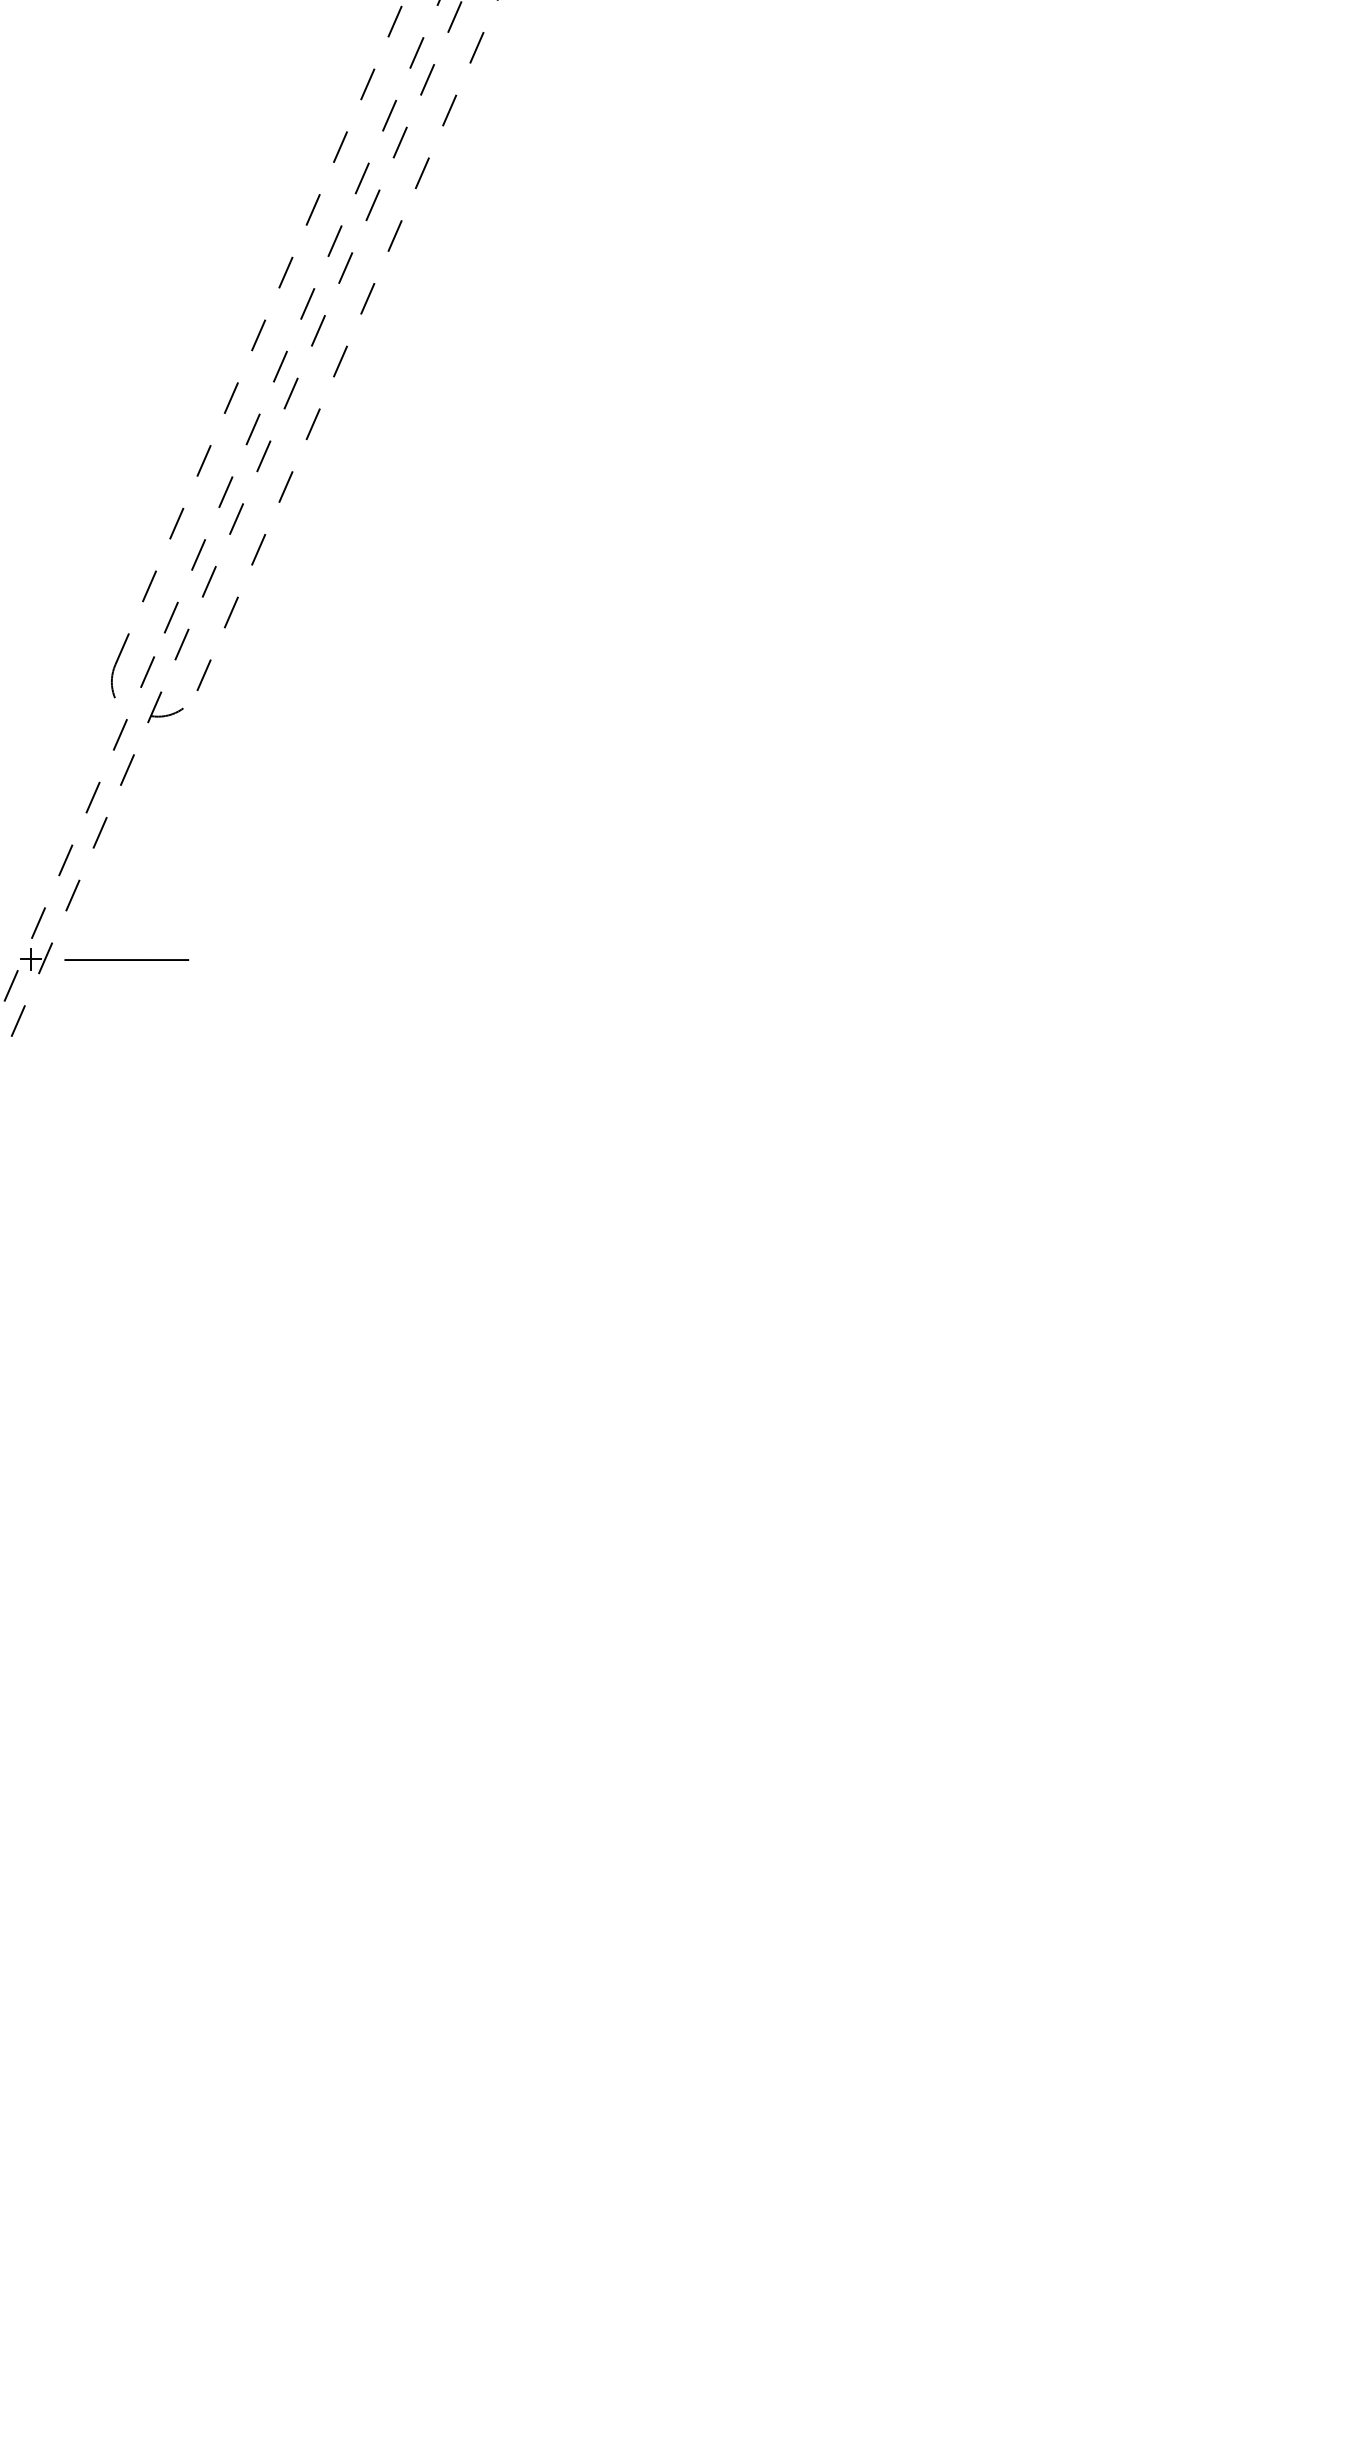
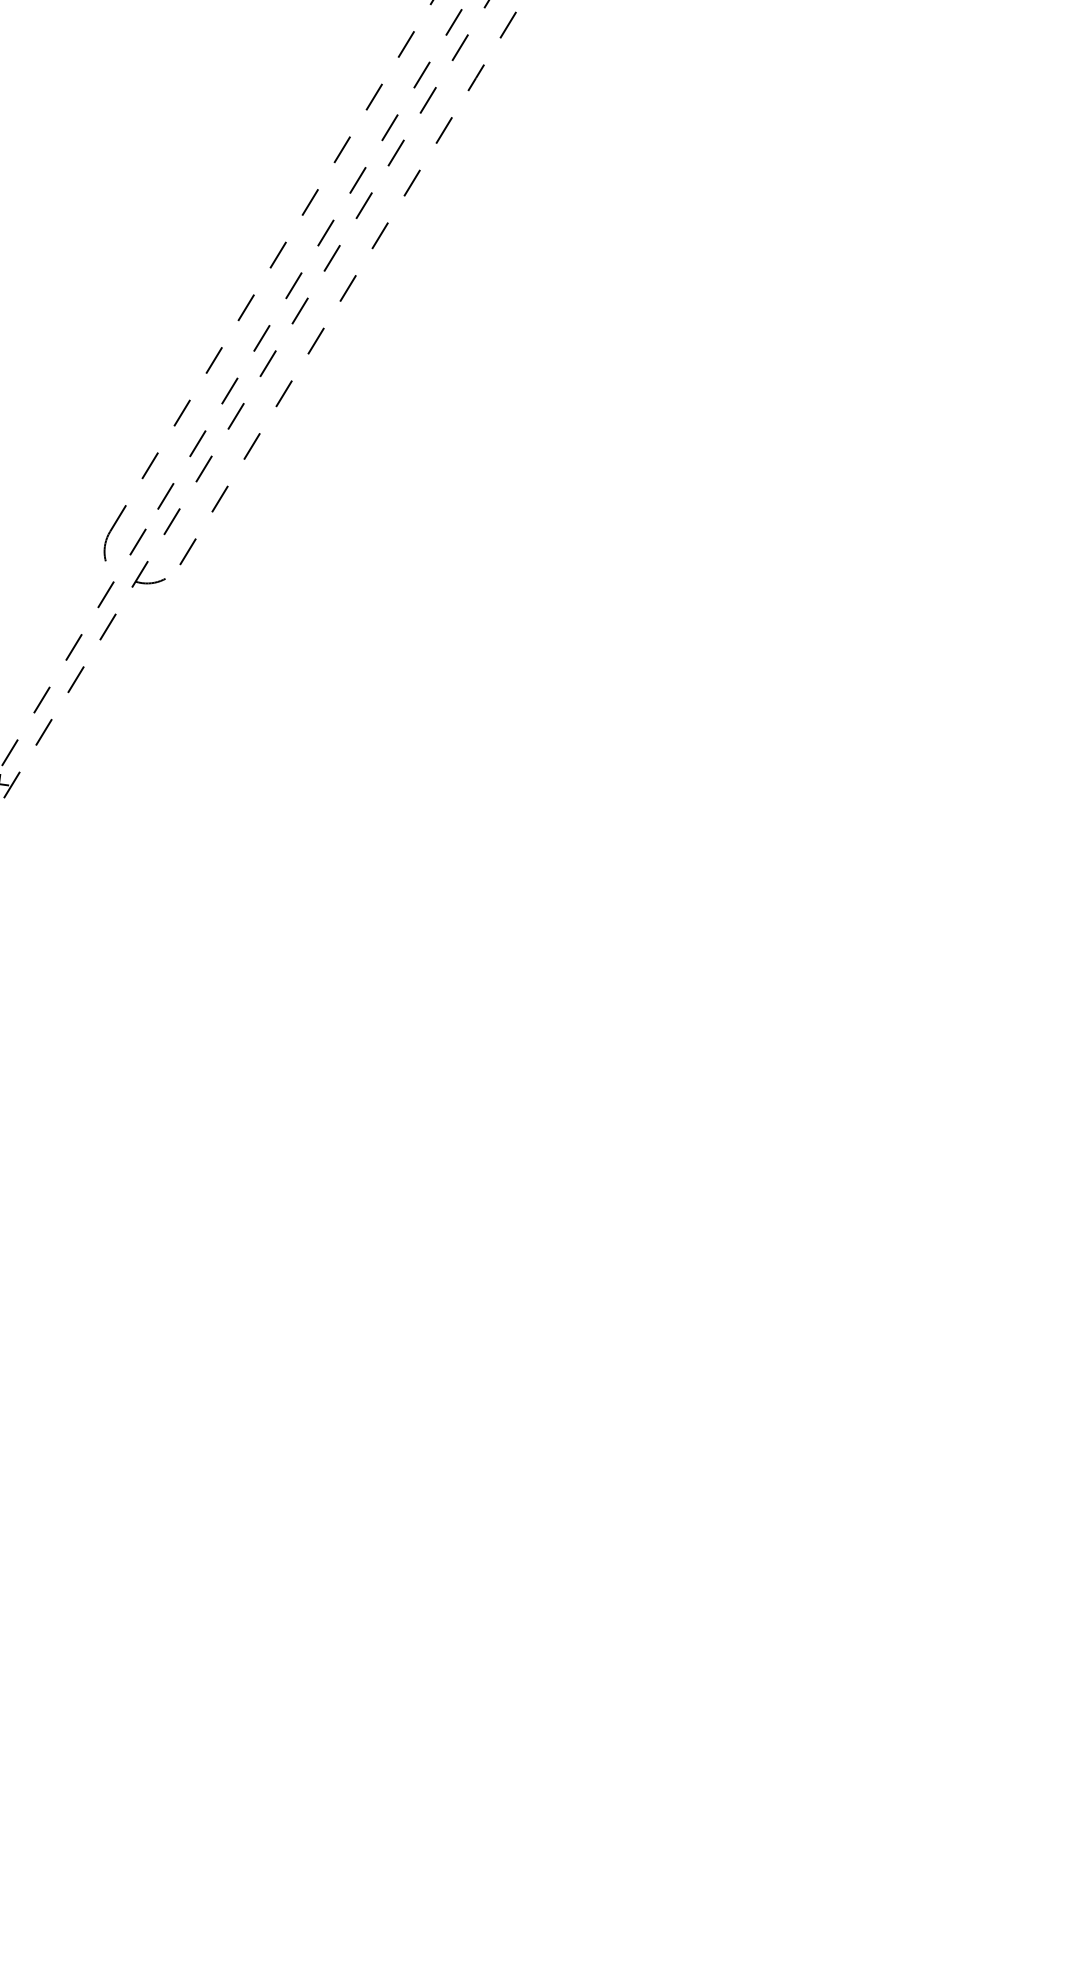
line: (126, 959) -> (84, 795), removed

